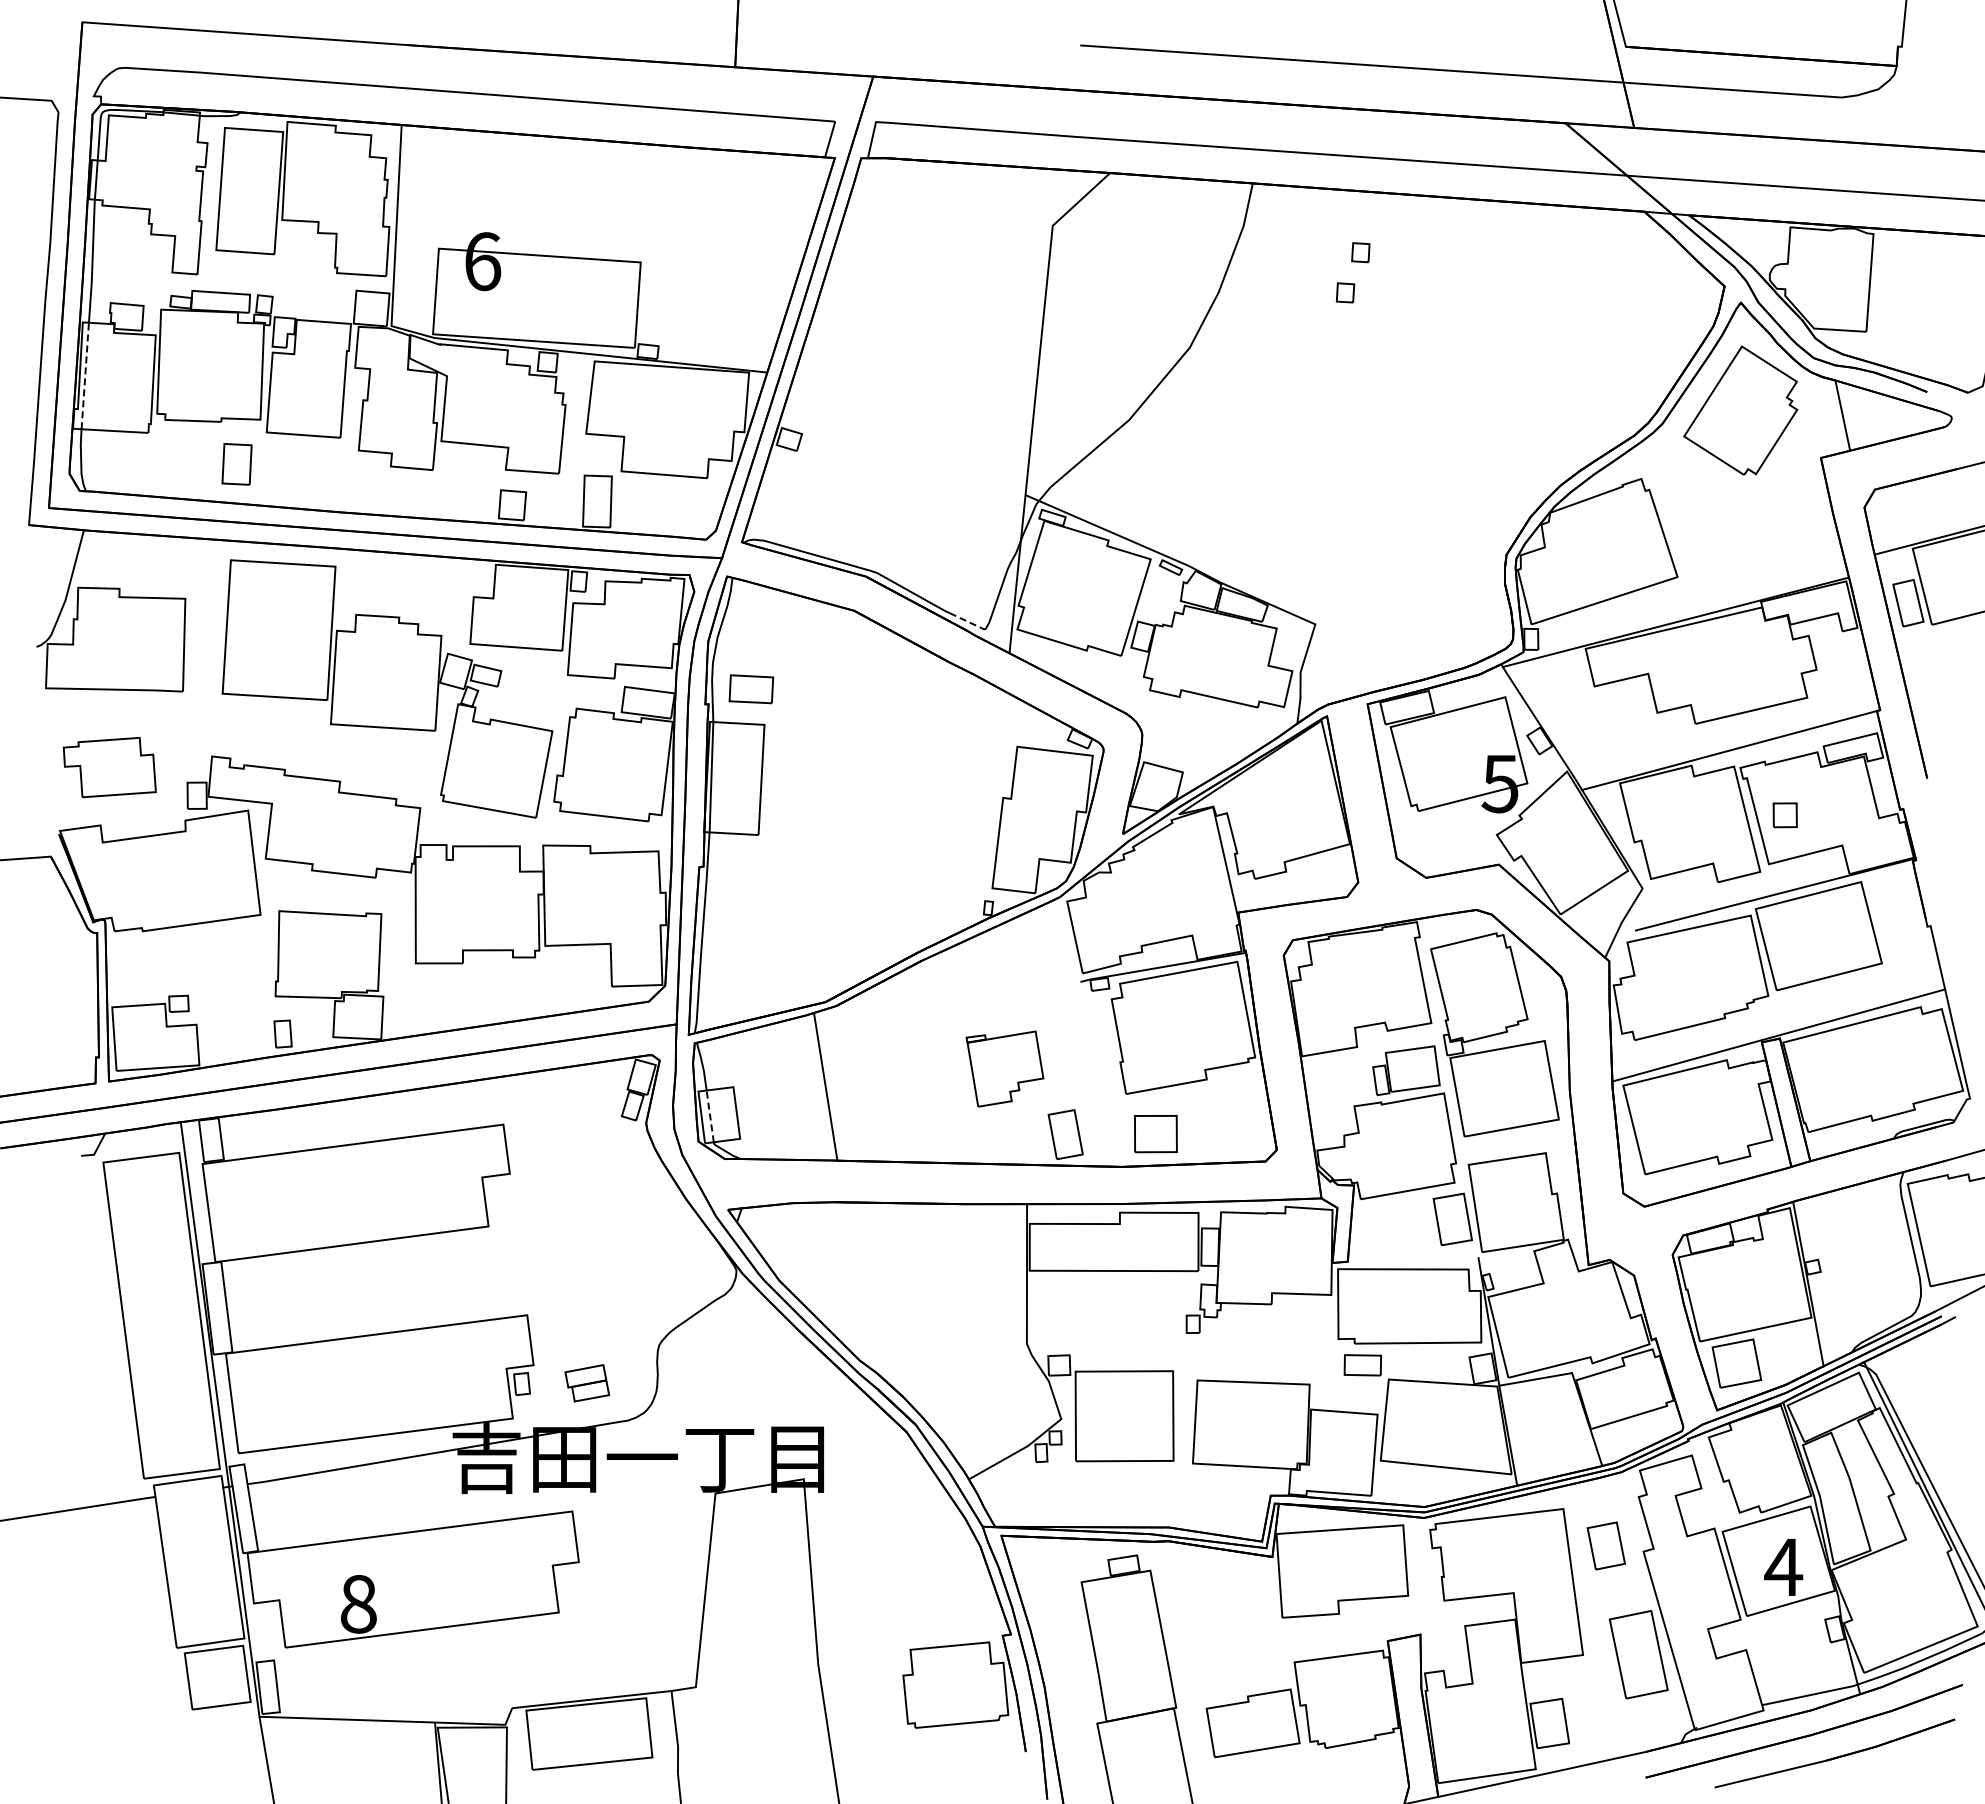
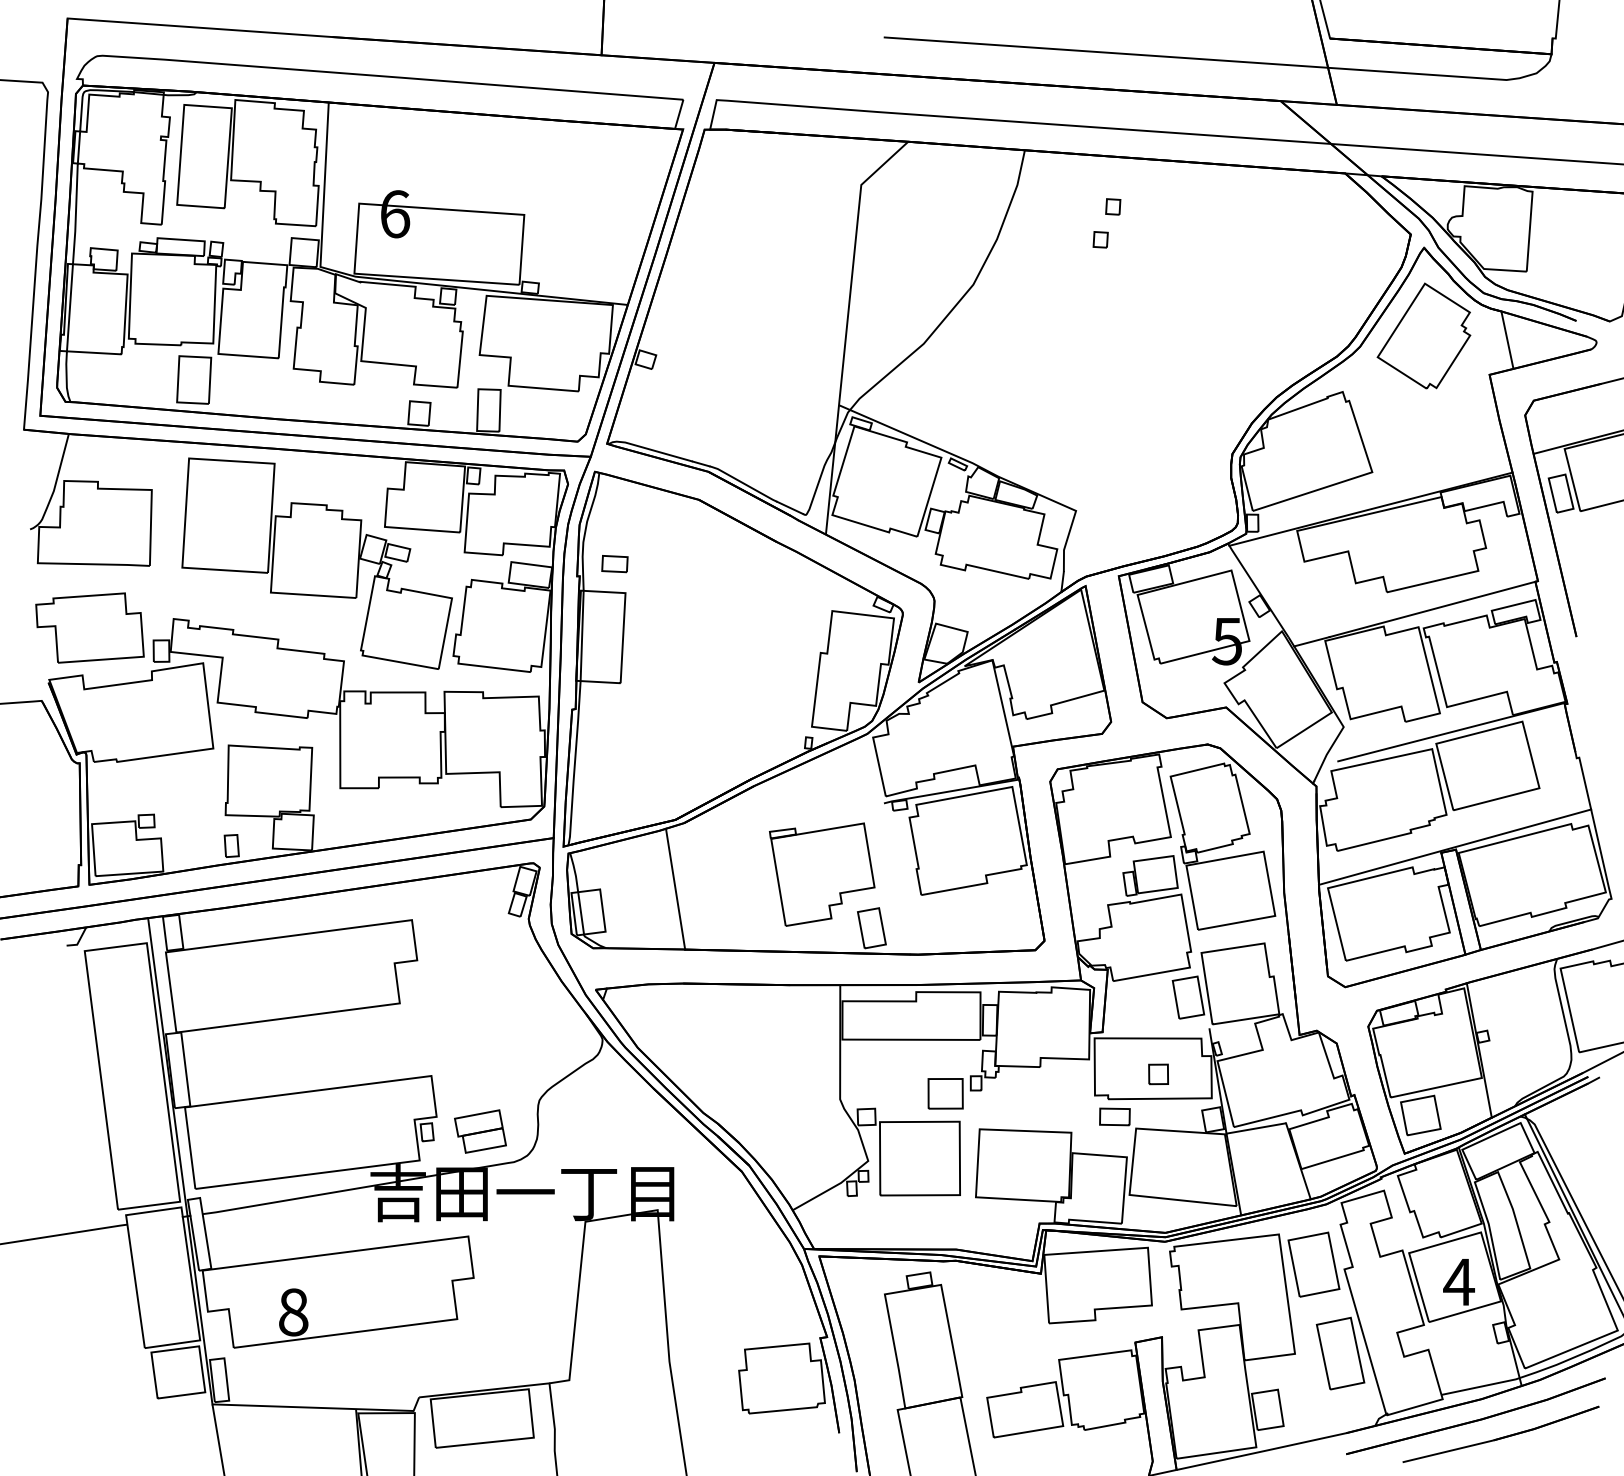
line: (85, 375) -> (70, 307), dashed -> solid
part: (236, 464) -> (193, 380), size x1.43
line: (966, 620) -> (790, 507), dashed -> solid
part: (751, 689) -> (614, 564), size x0.71
part: (109, 767) -> (89, 627), size x1.43
part: (1784, 815) -> (1157, 1074), moved
part: (1004, 1068) -> (821, 874), size x1.67
line: (710, 1115) -> (581, 912), dashed -> solid
part: (1155, 1134) -> (945, 1094), moved
part: (587, 1383) -> (480, 1131), size x1.43
part: (1606, 1545) -> (1314, 1264), size x1.67

